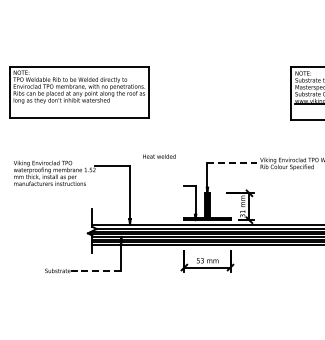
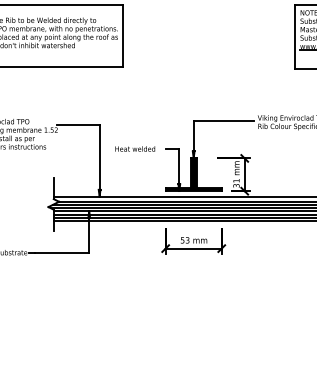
text: (159, 156) -> (135, 148), moved
line: (232, 162) -> (224, 121), dashed -> solid
line: (98, 270) -> (61, 252), dashed -> solid

